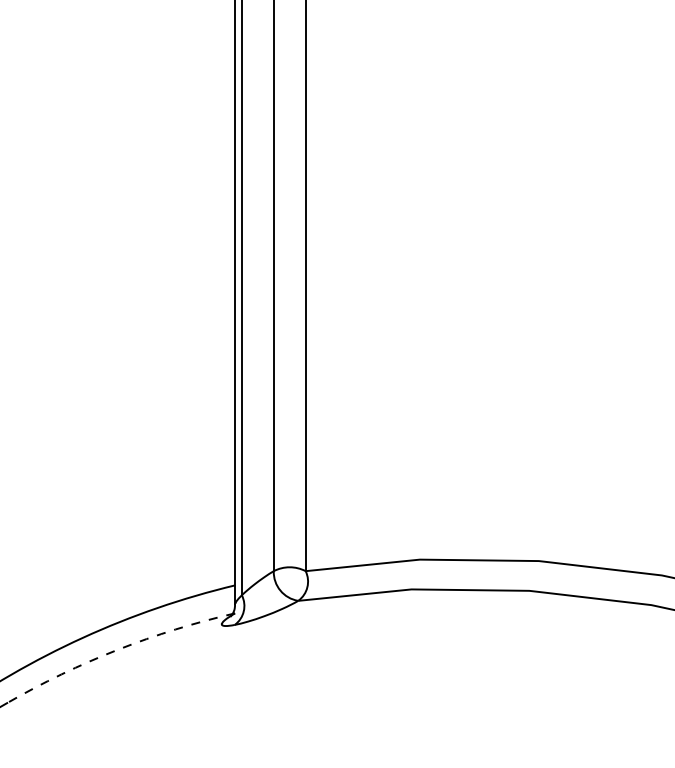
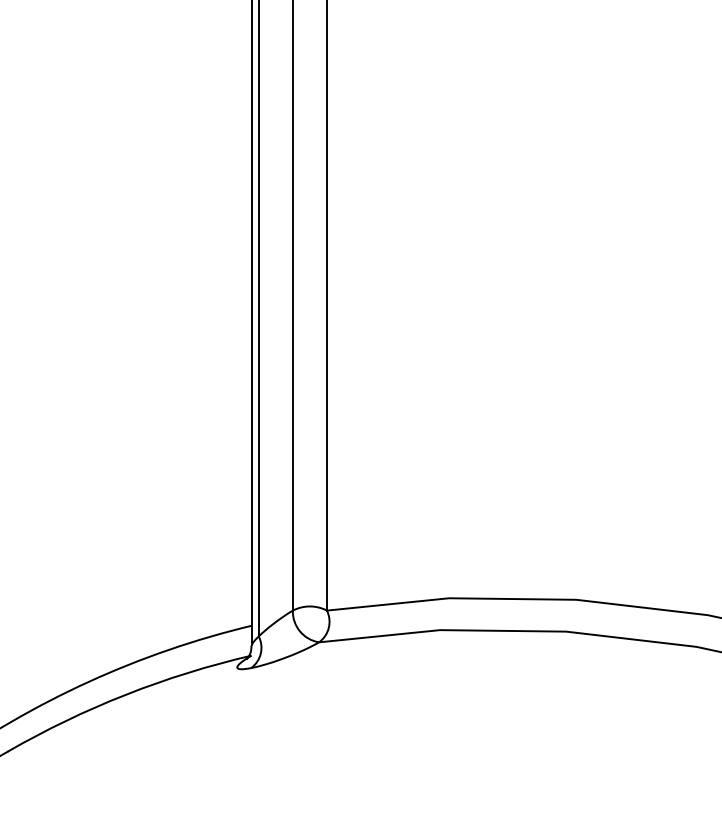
arc: (117, 649) -> (125, 694), dashed -> solid

